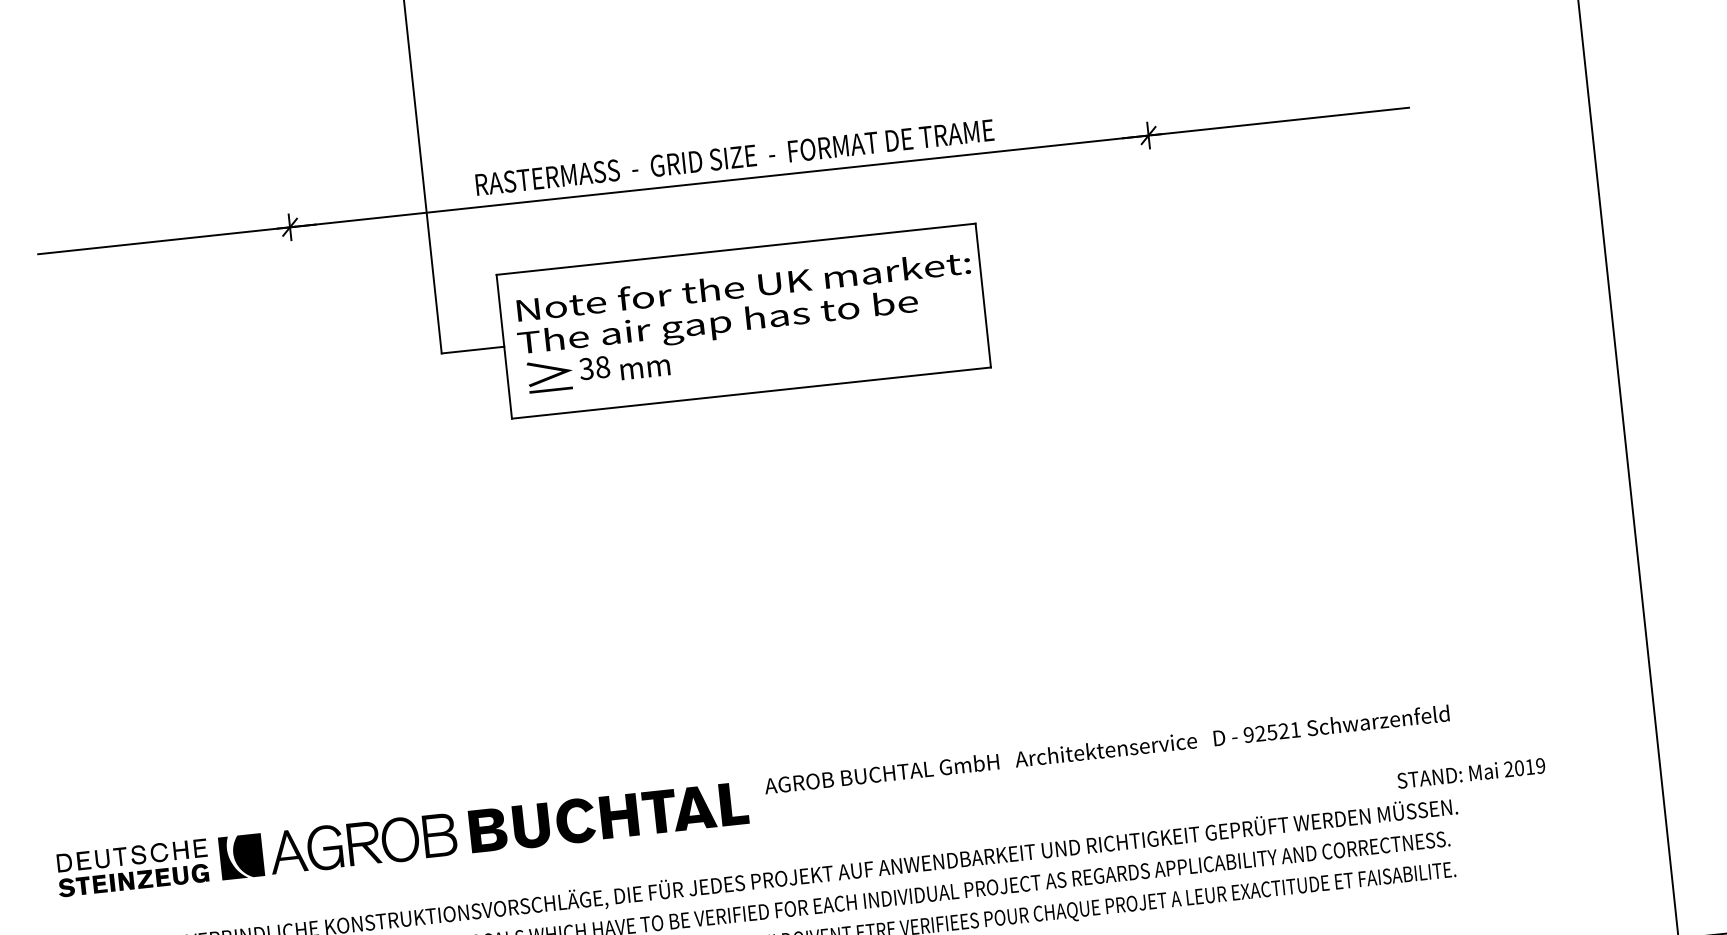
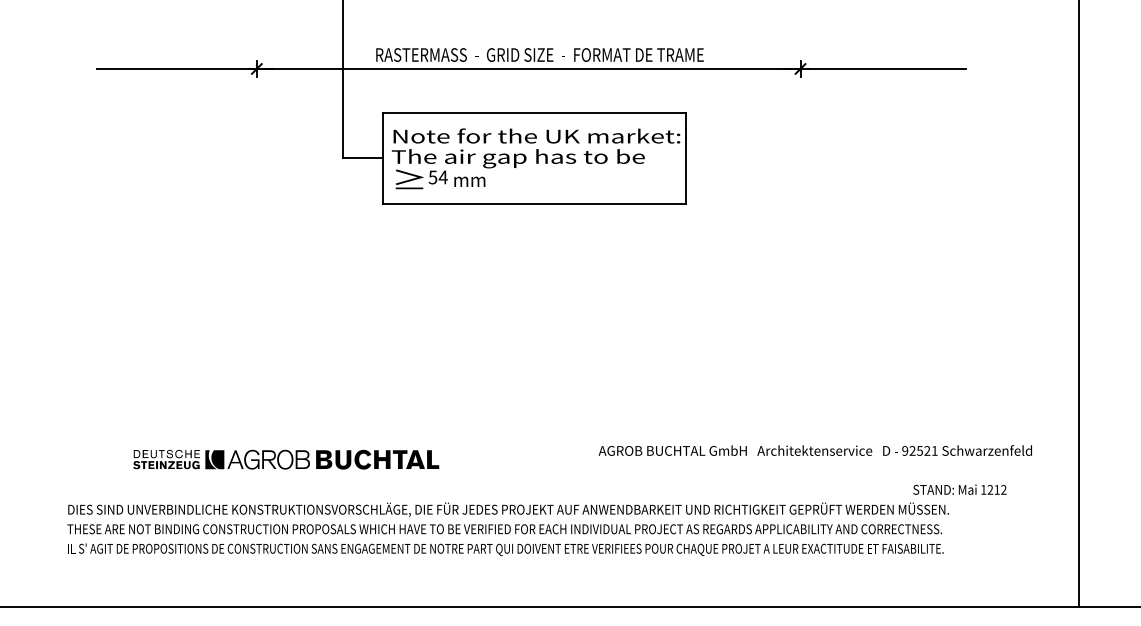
text: (595, 368) -> (438, 177), 38 -> 54
text: (1105, 749) -> (814, 450), moved
text: (1524, 767) -> (993, 489), 2019 -> 1212
part: (401, 839) -> (285, 459), size x0.7

